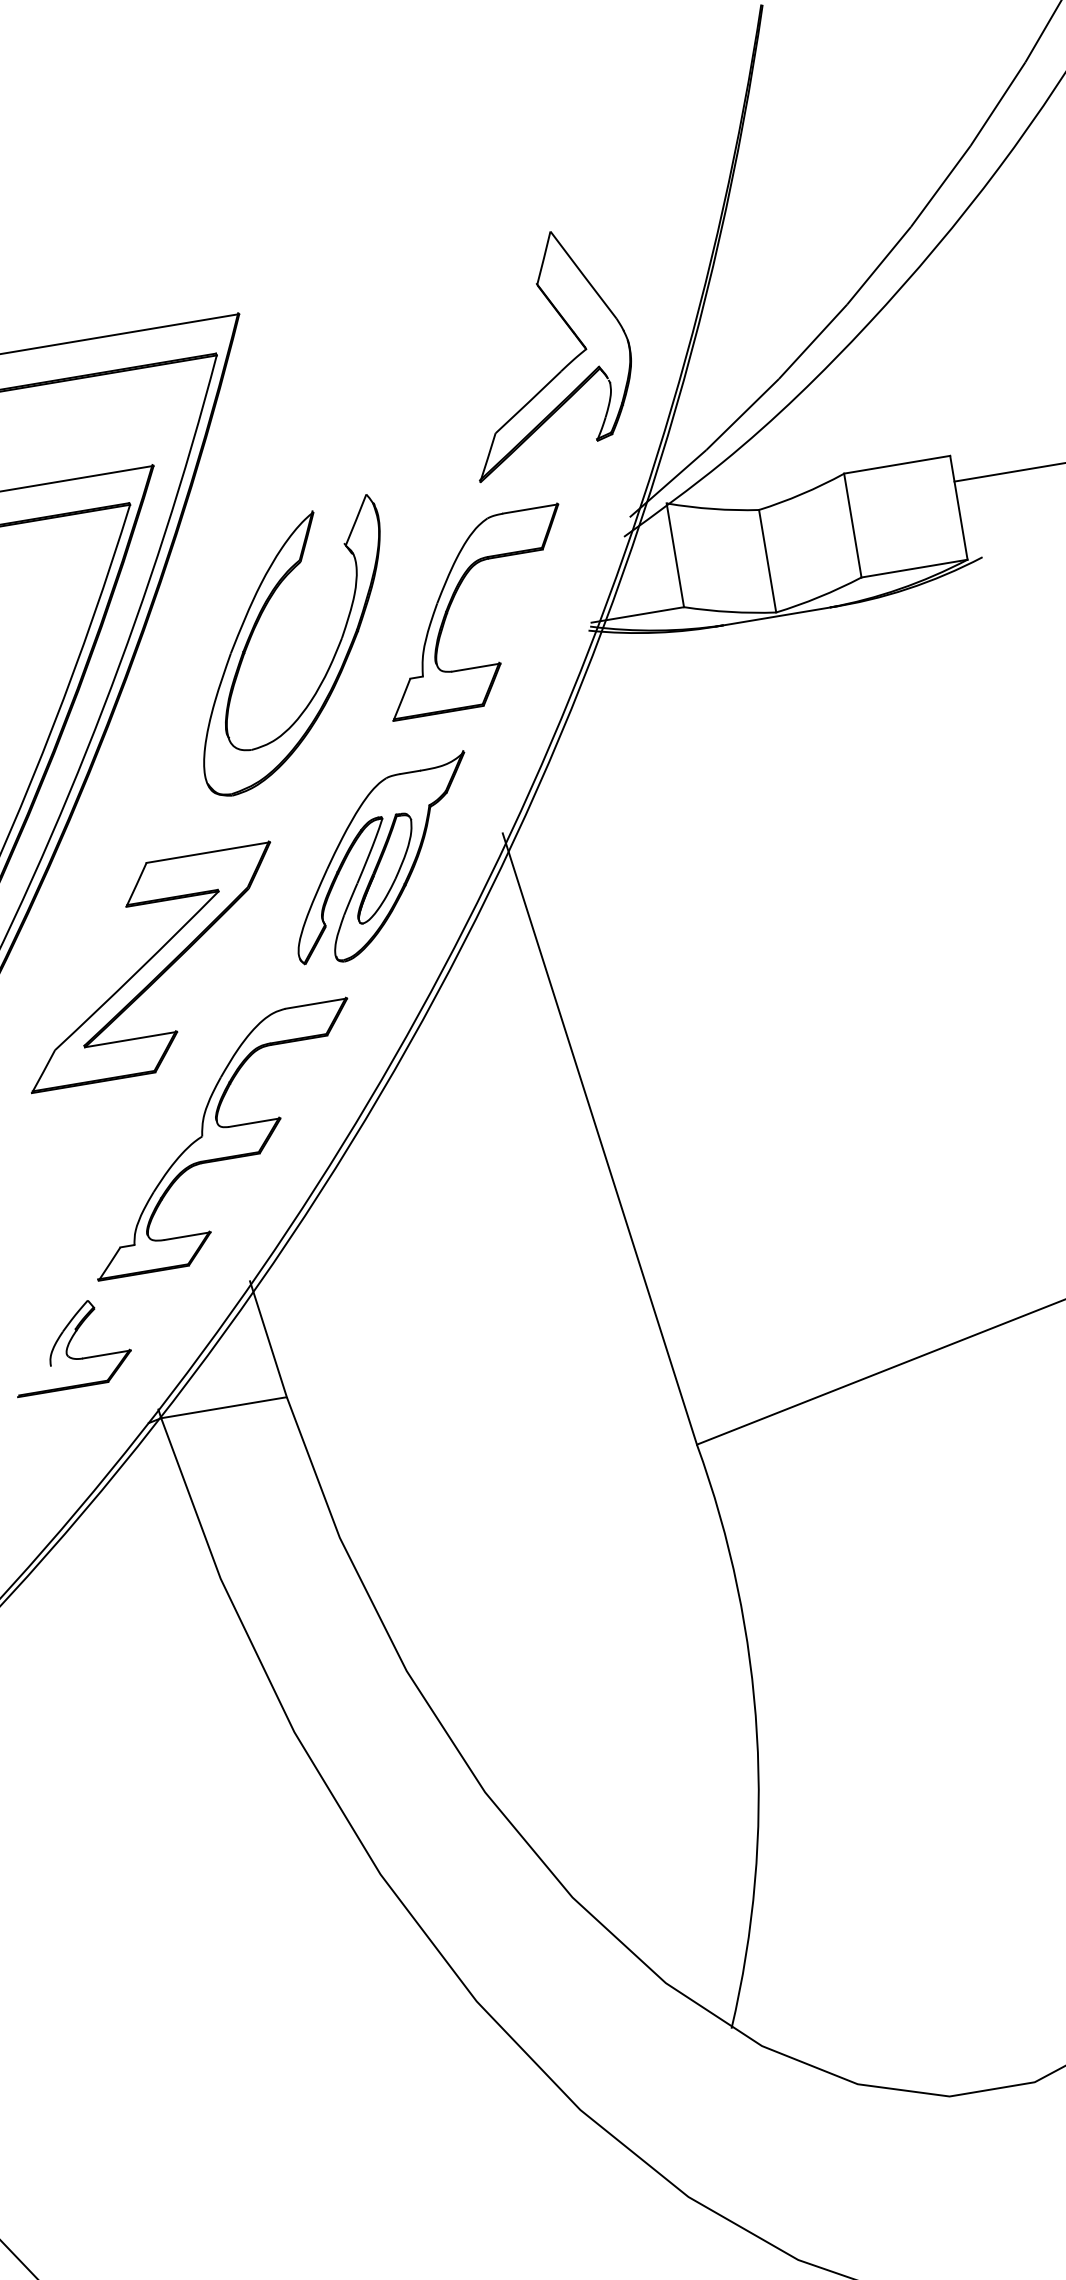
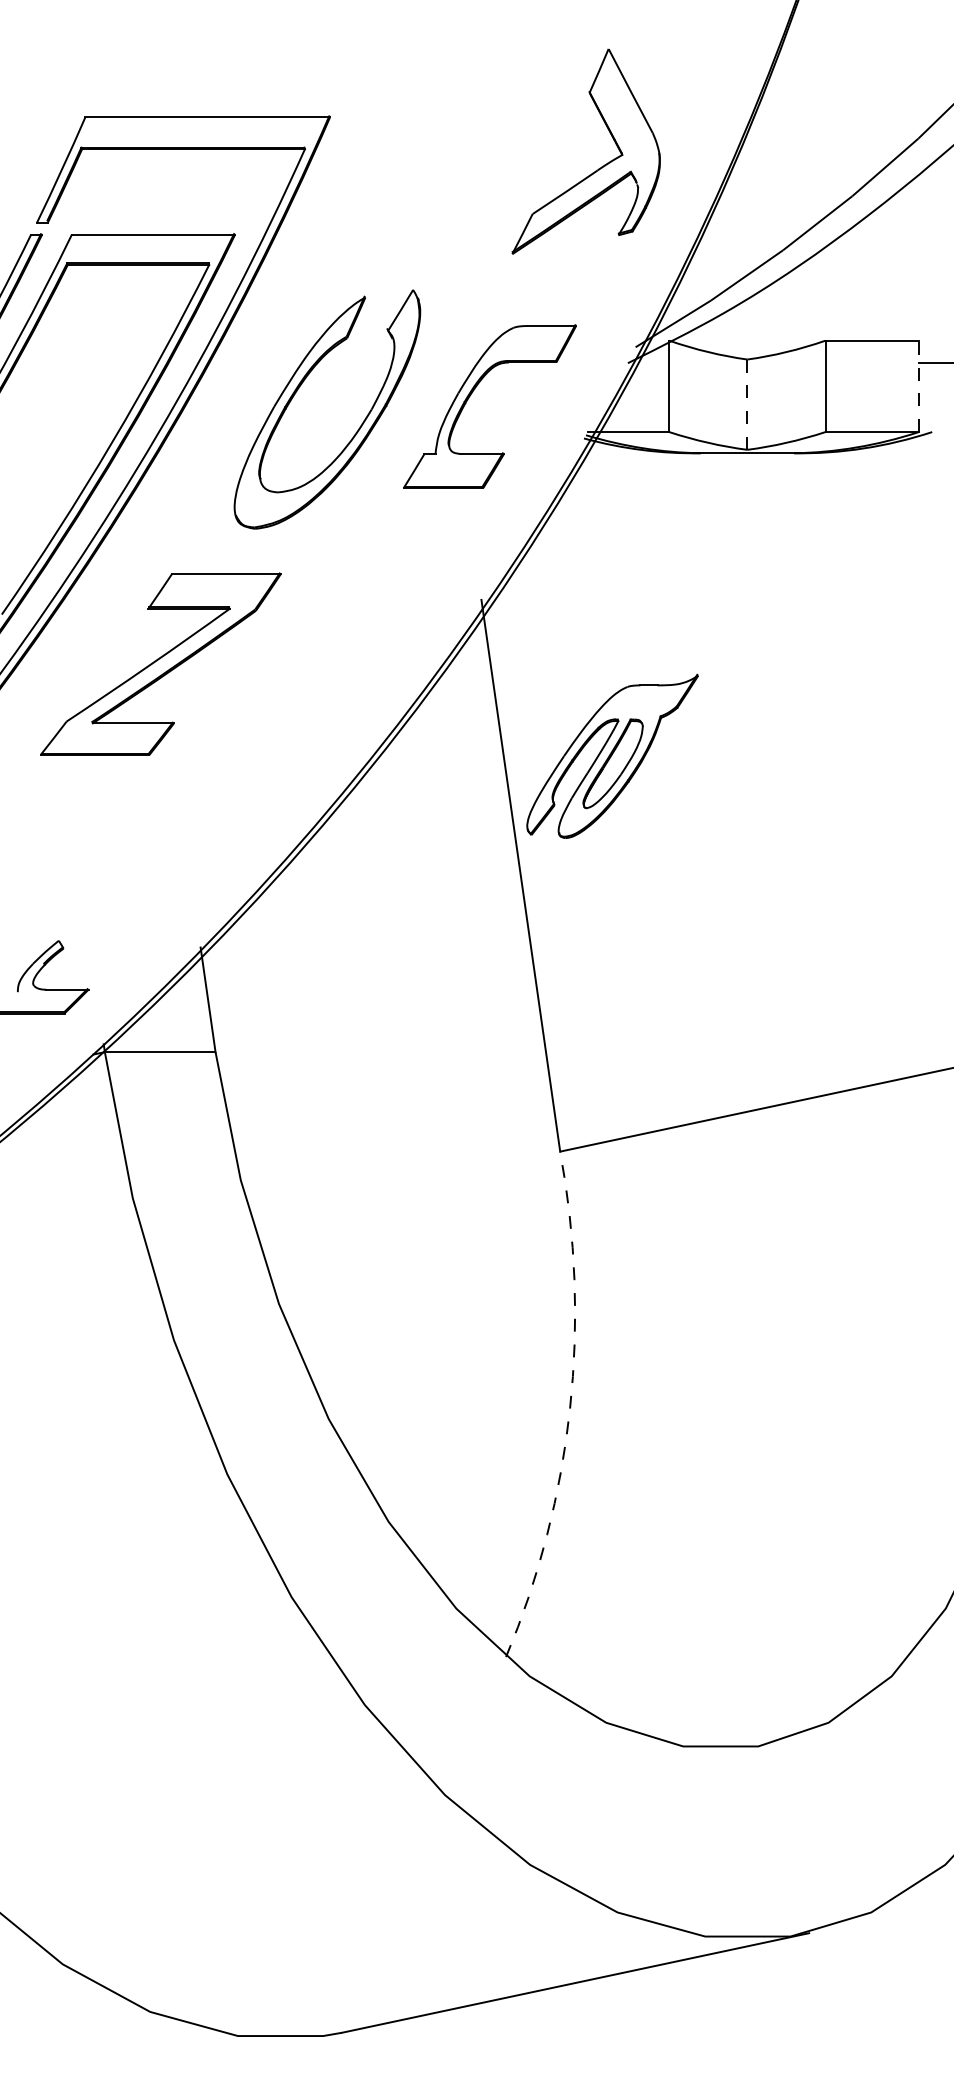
part: (561, 369) -> (598, 168), moved
line: (959, 507) -> (919, 386), solid -> dashed
line: (767, 561) -> (747, 404), solid -> dashed
part: (382, 858) -> (612, 755), moved
part: (222, 1138) -> (197, 821), removed
arc: (757, 1734) -> (570, 1408), solid -> dashed

